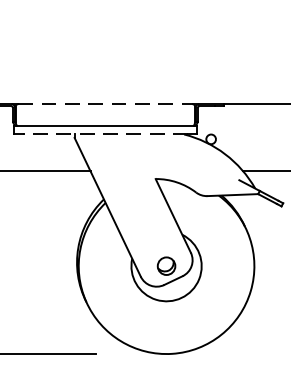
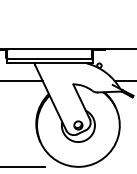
line: (107, 104) -> (50, 49), dashed -> solid
line: (105, 134) -> (49, 63), dashed -> solid

